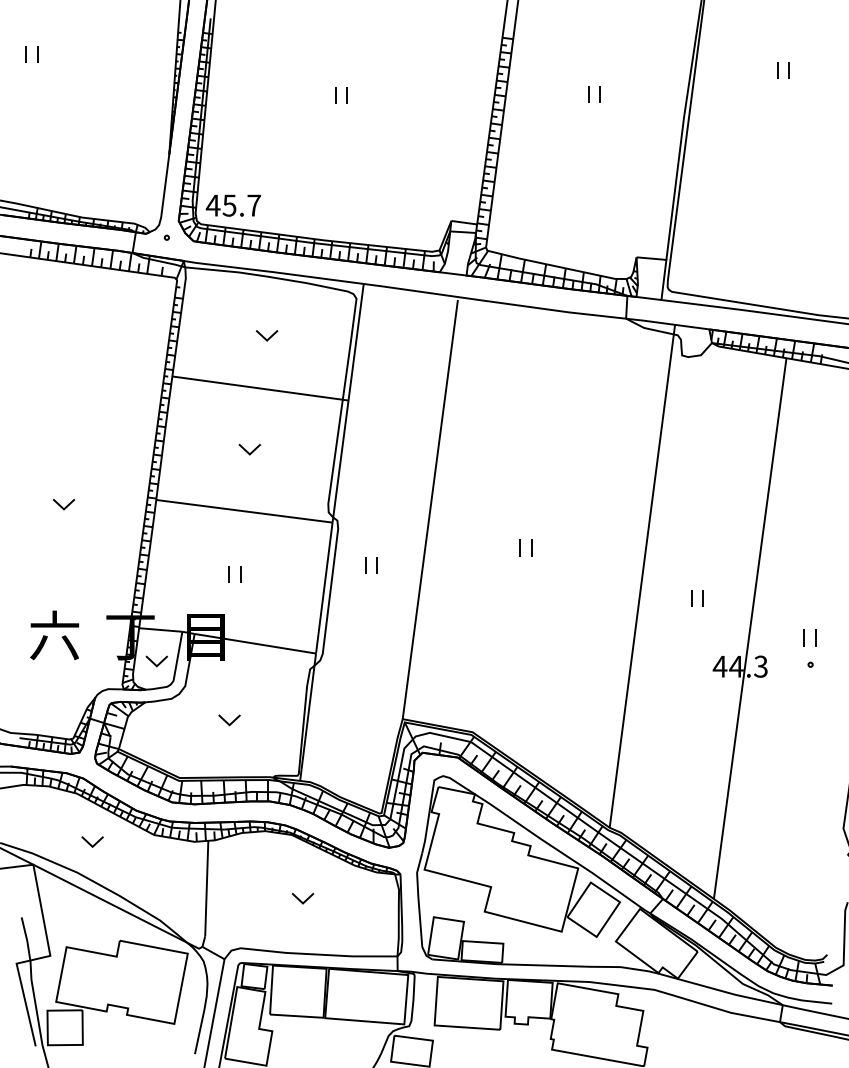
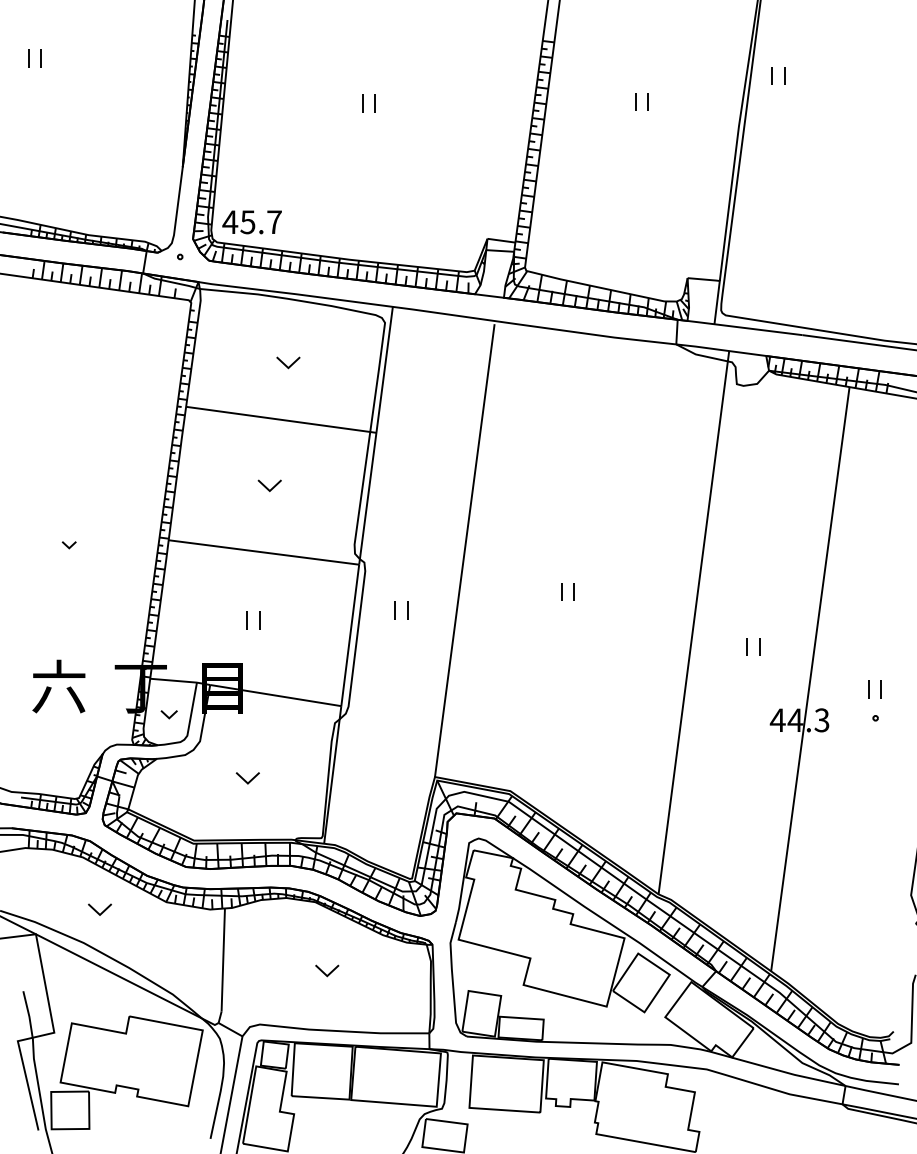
part: (783, 70) -> (778, 76), moved
part: (64, 504) -> (69, 545), size x0.6
part: (156, 661) -> (168, 714), size x0.7

